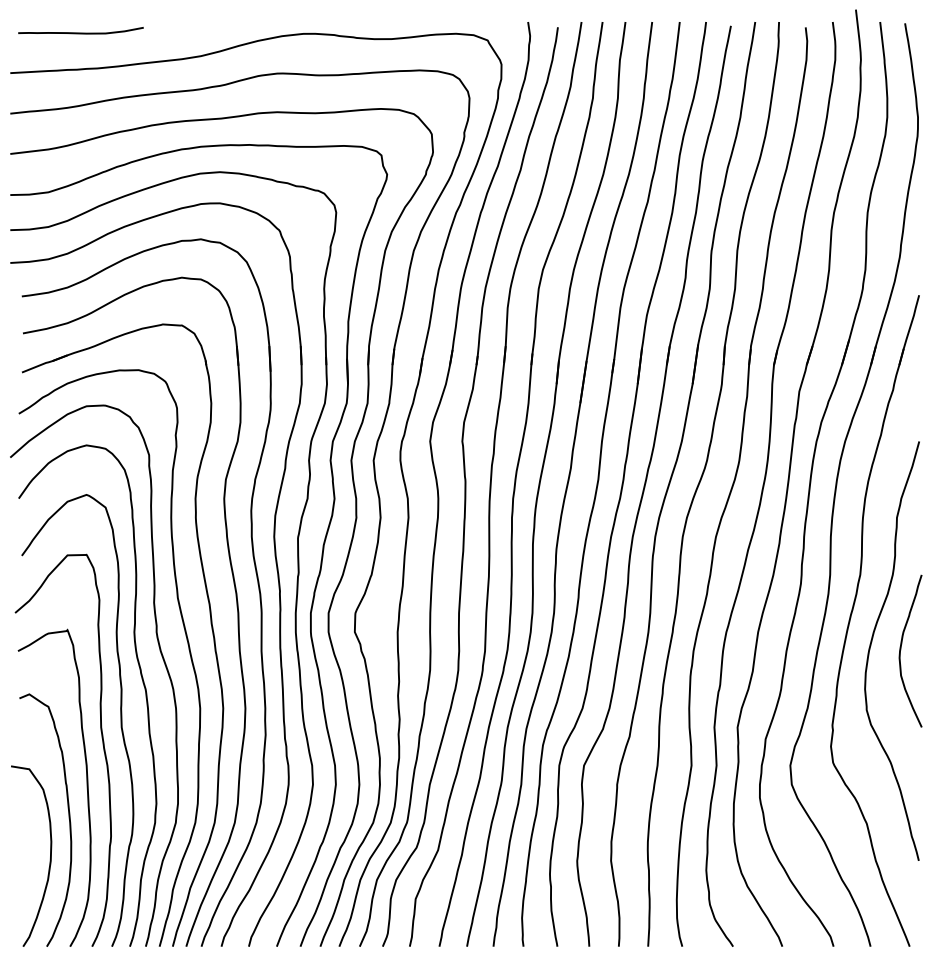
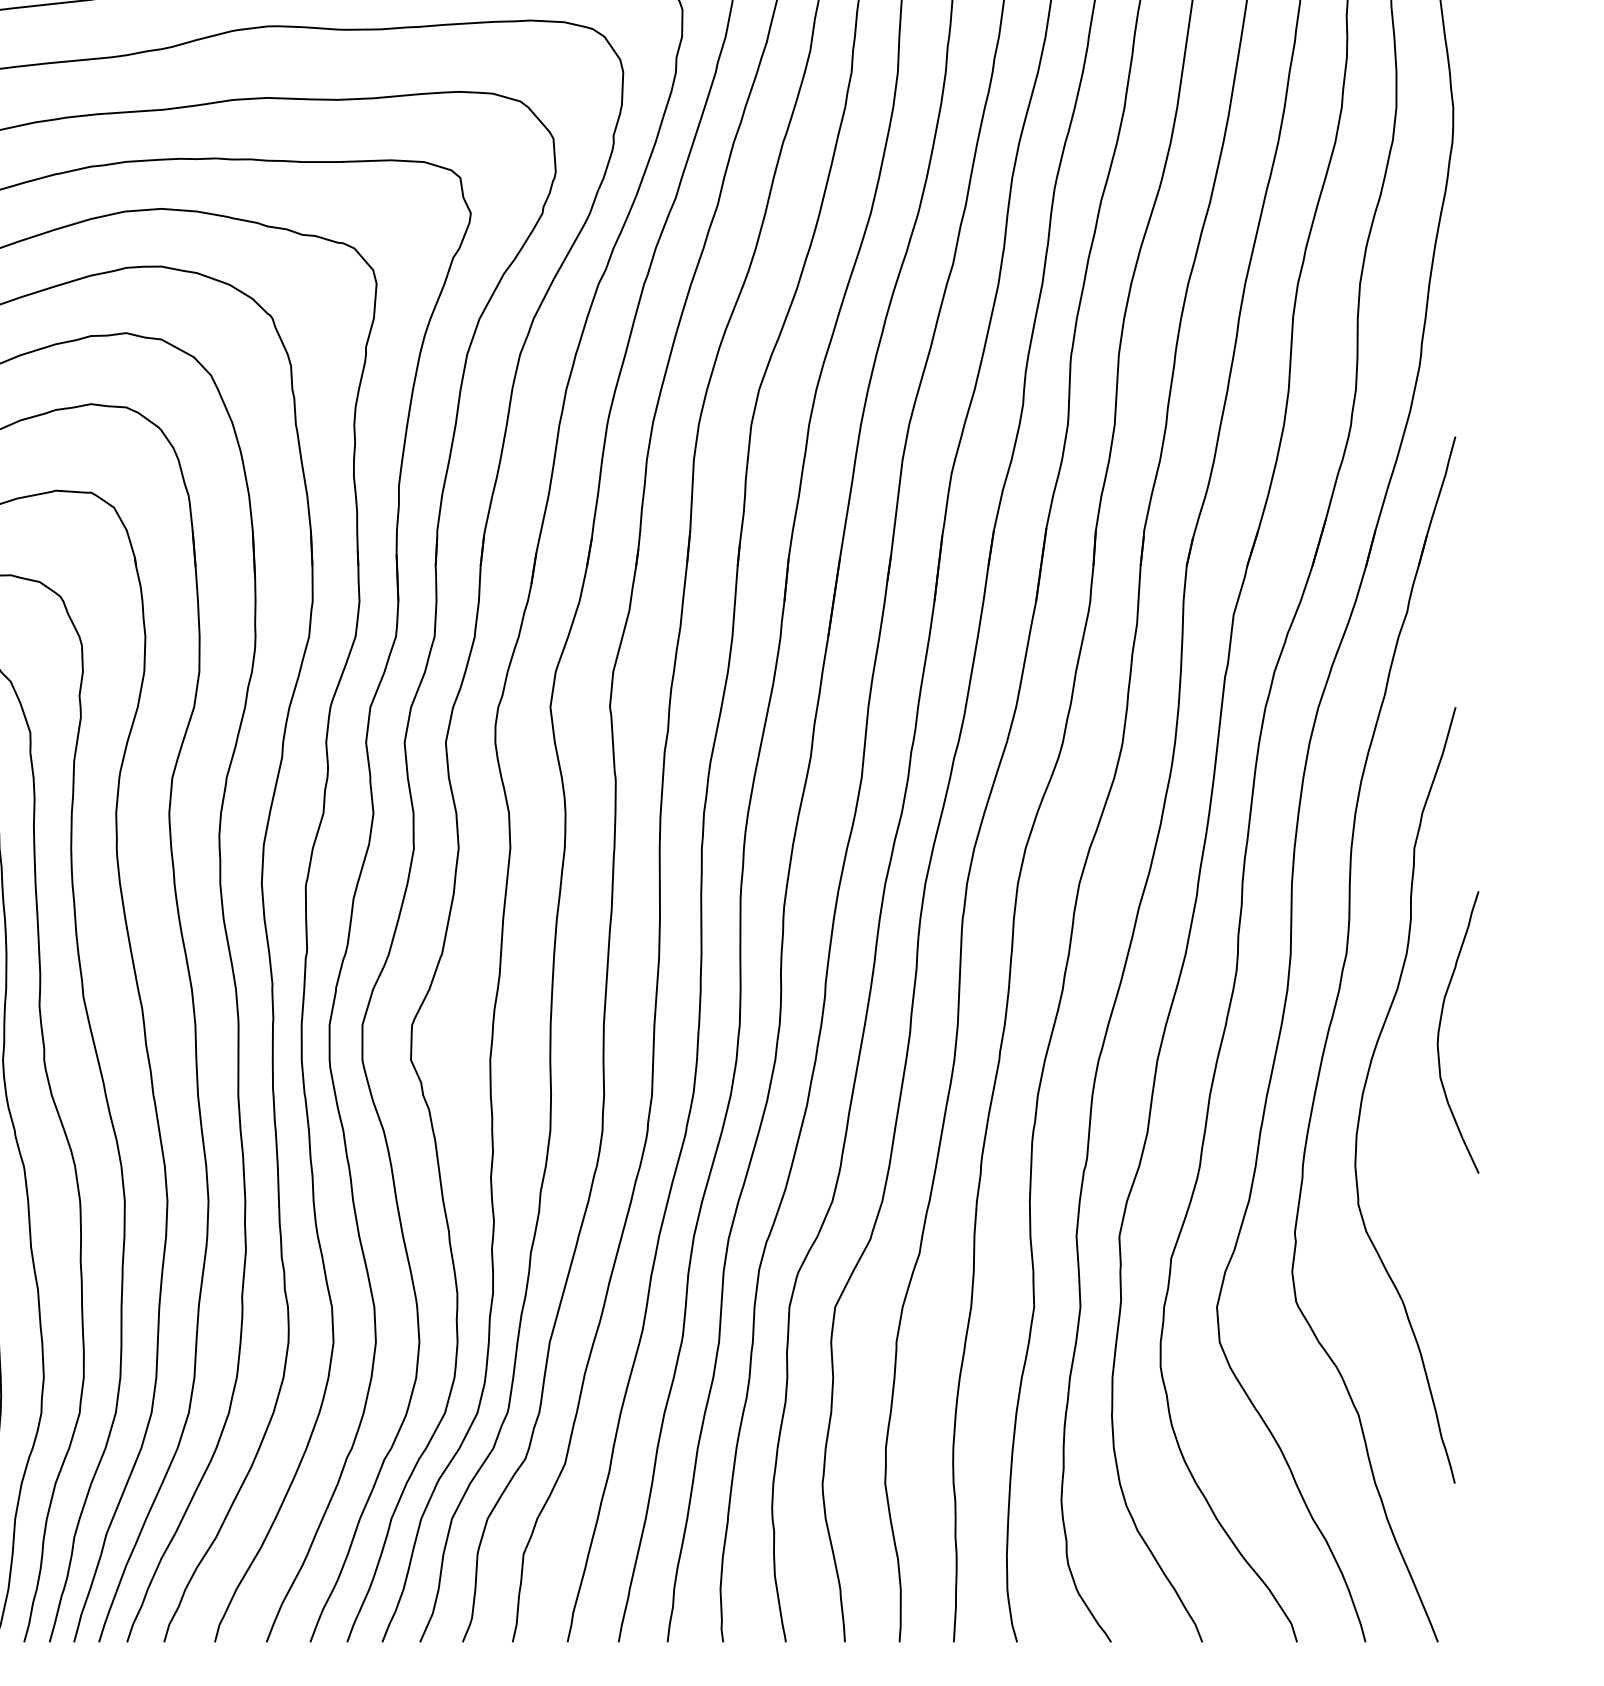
curve: (901, 650) -> (1441, 1031), moved

